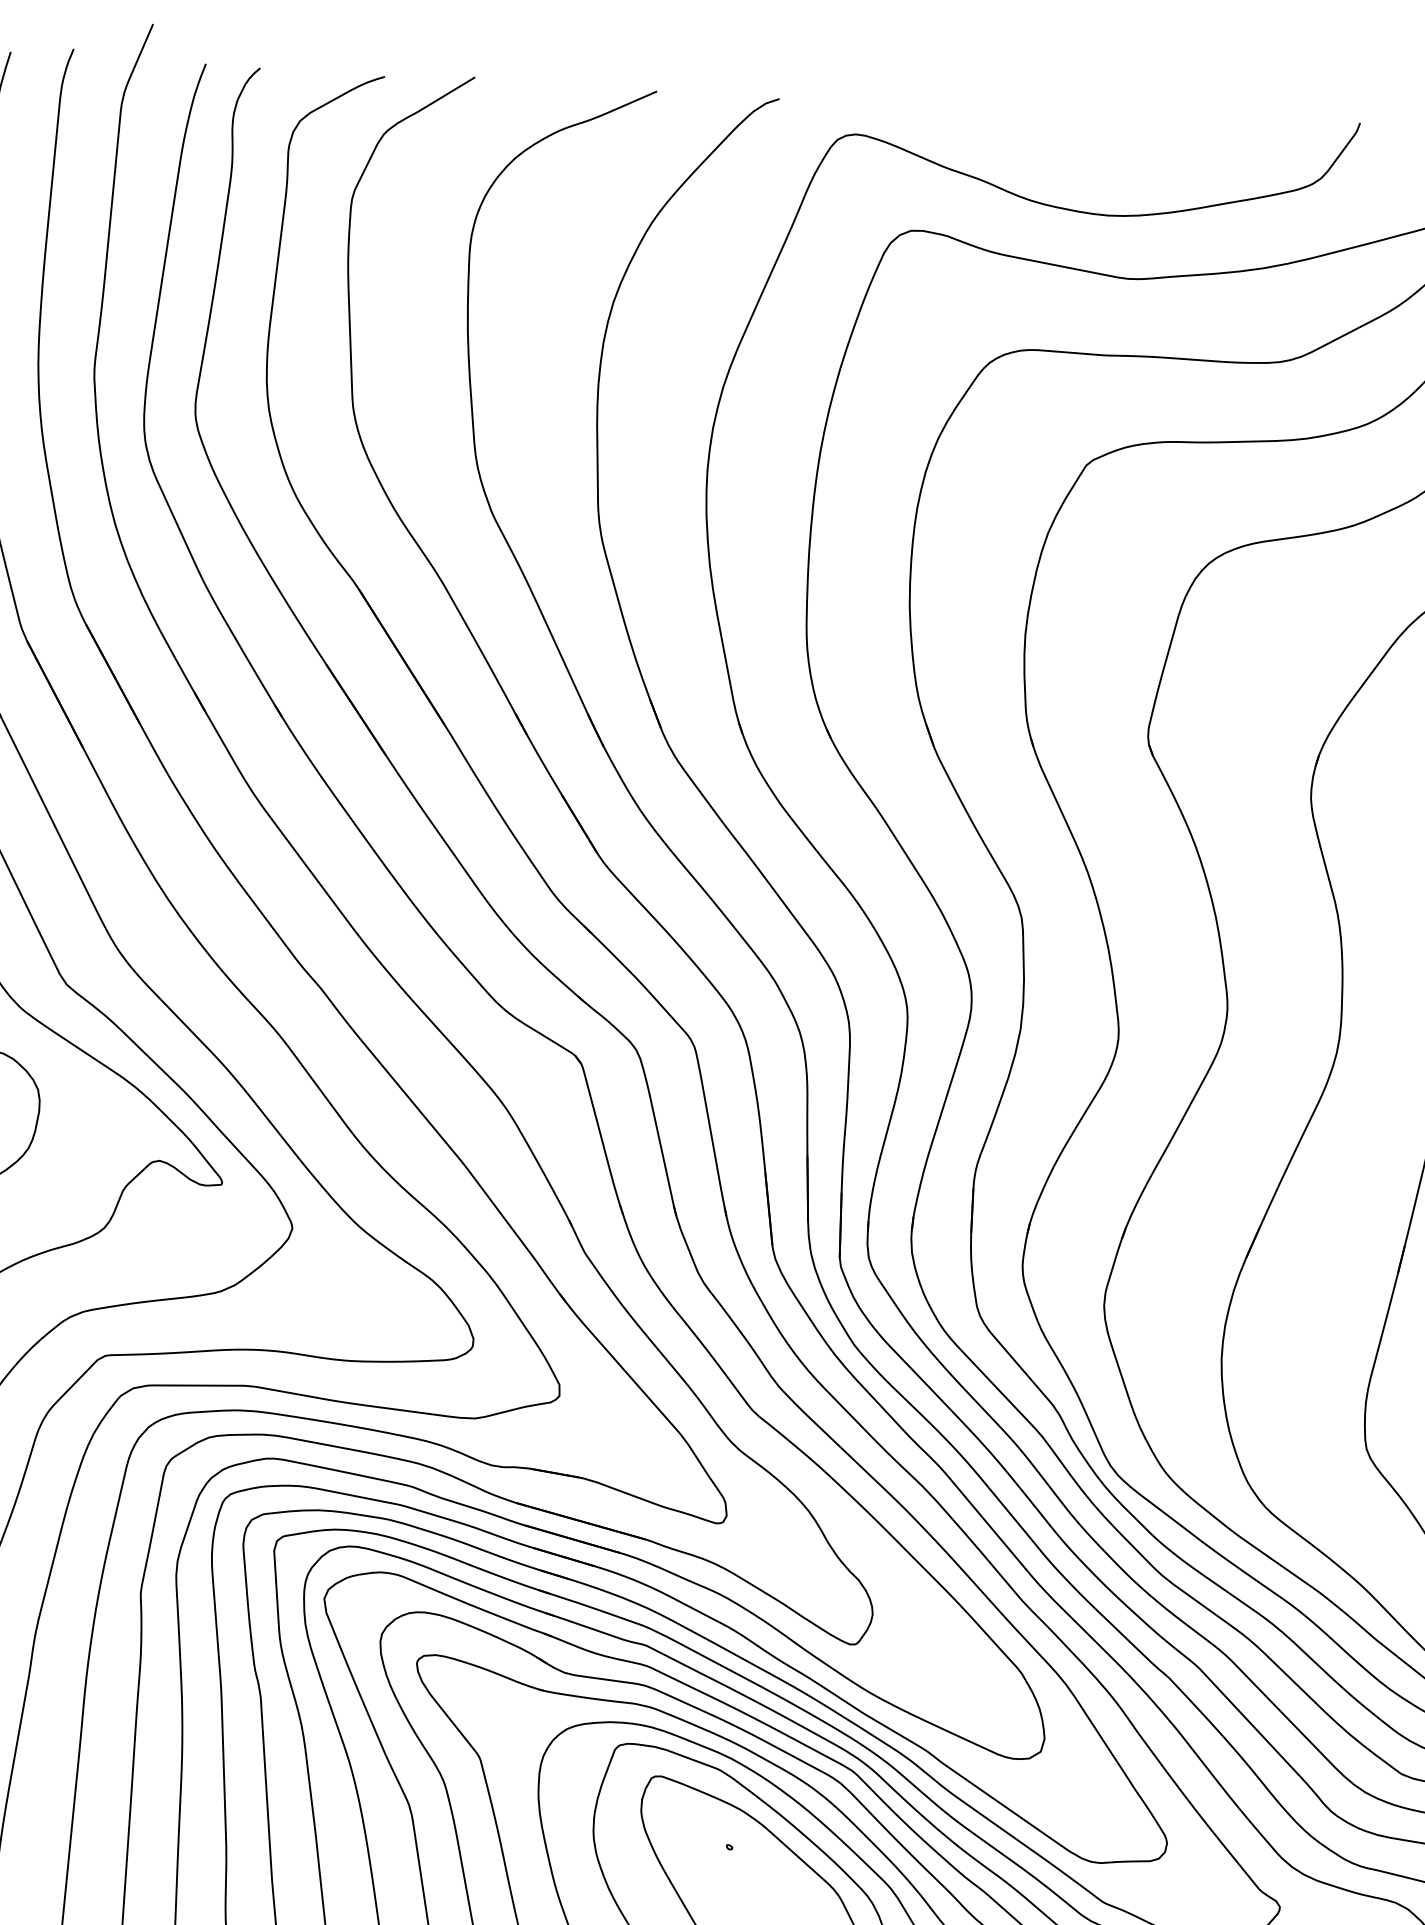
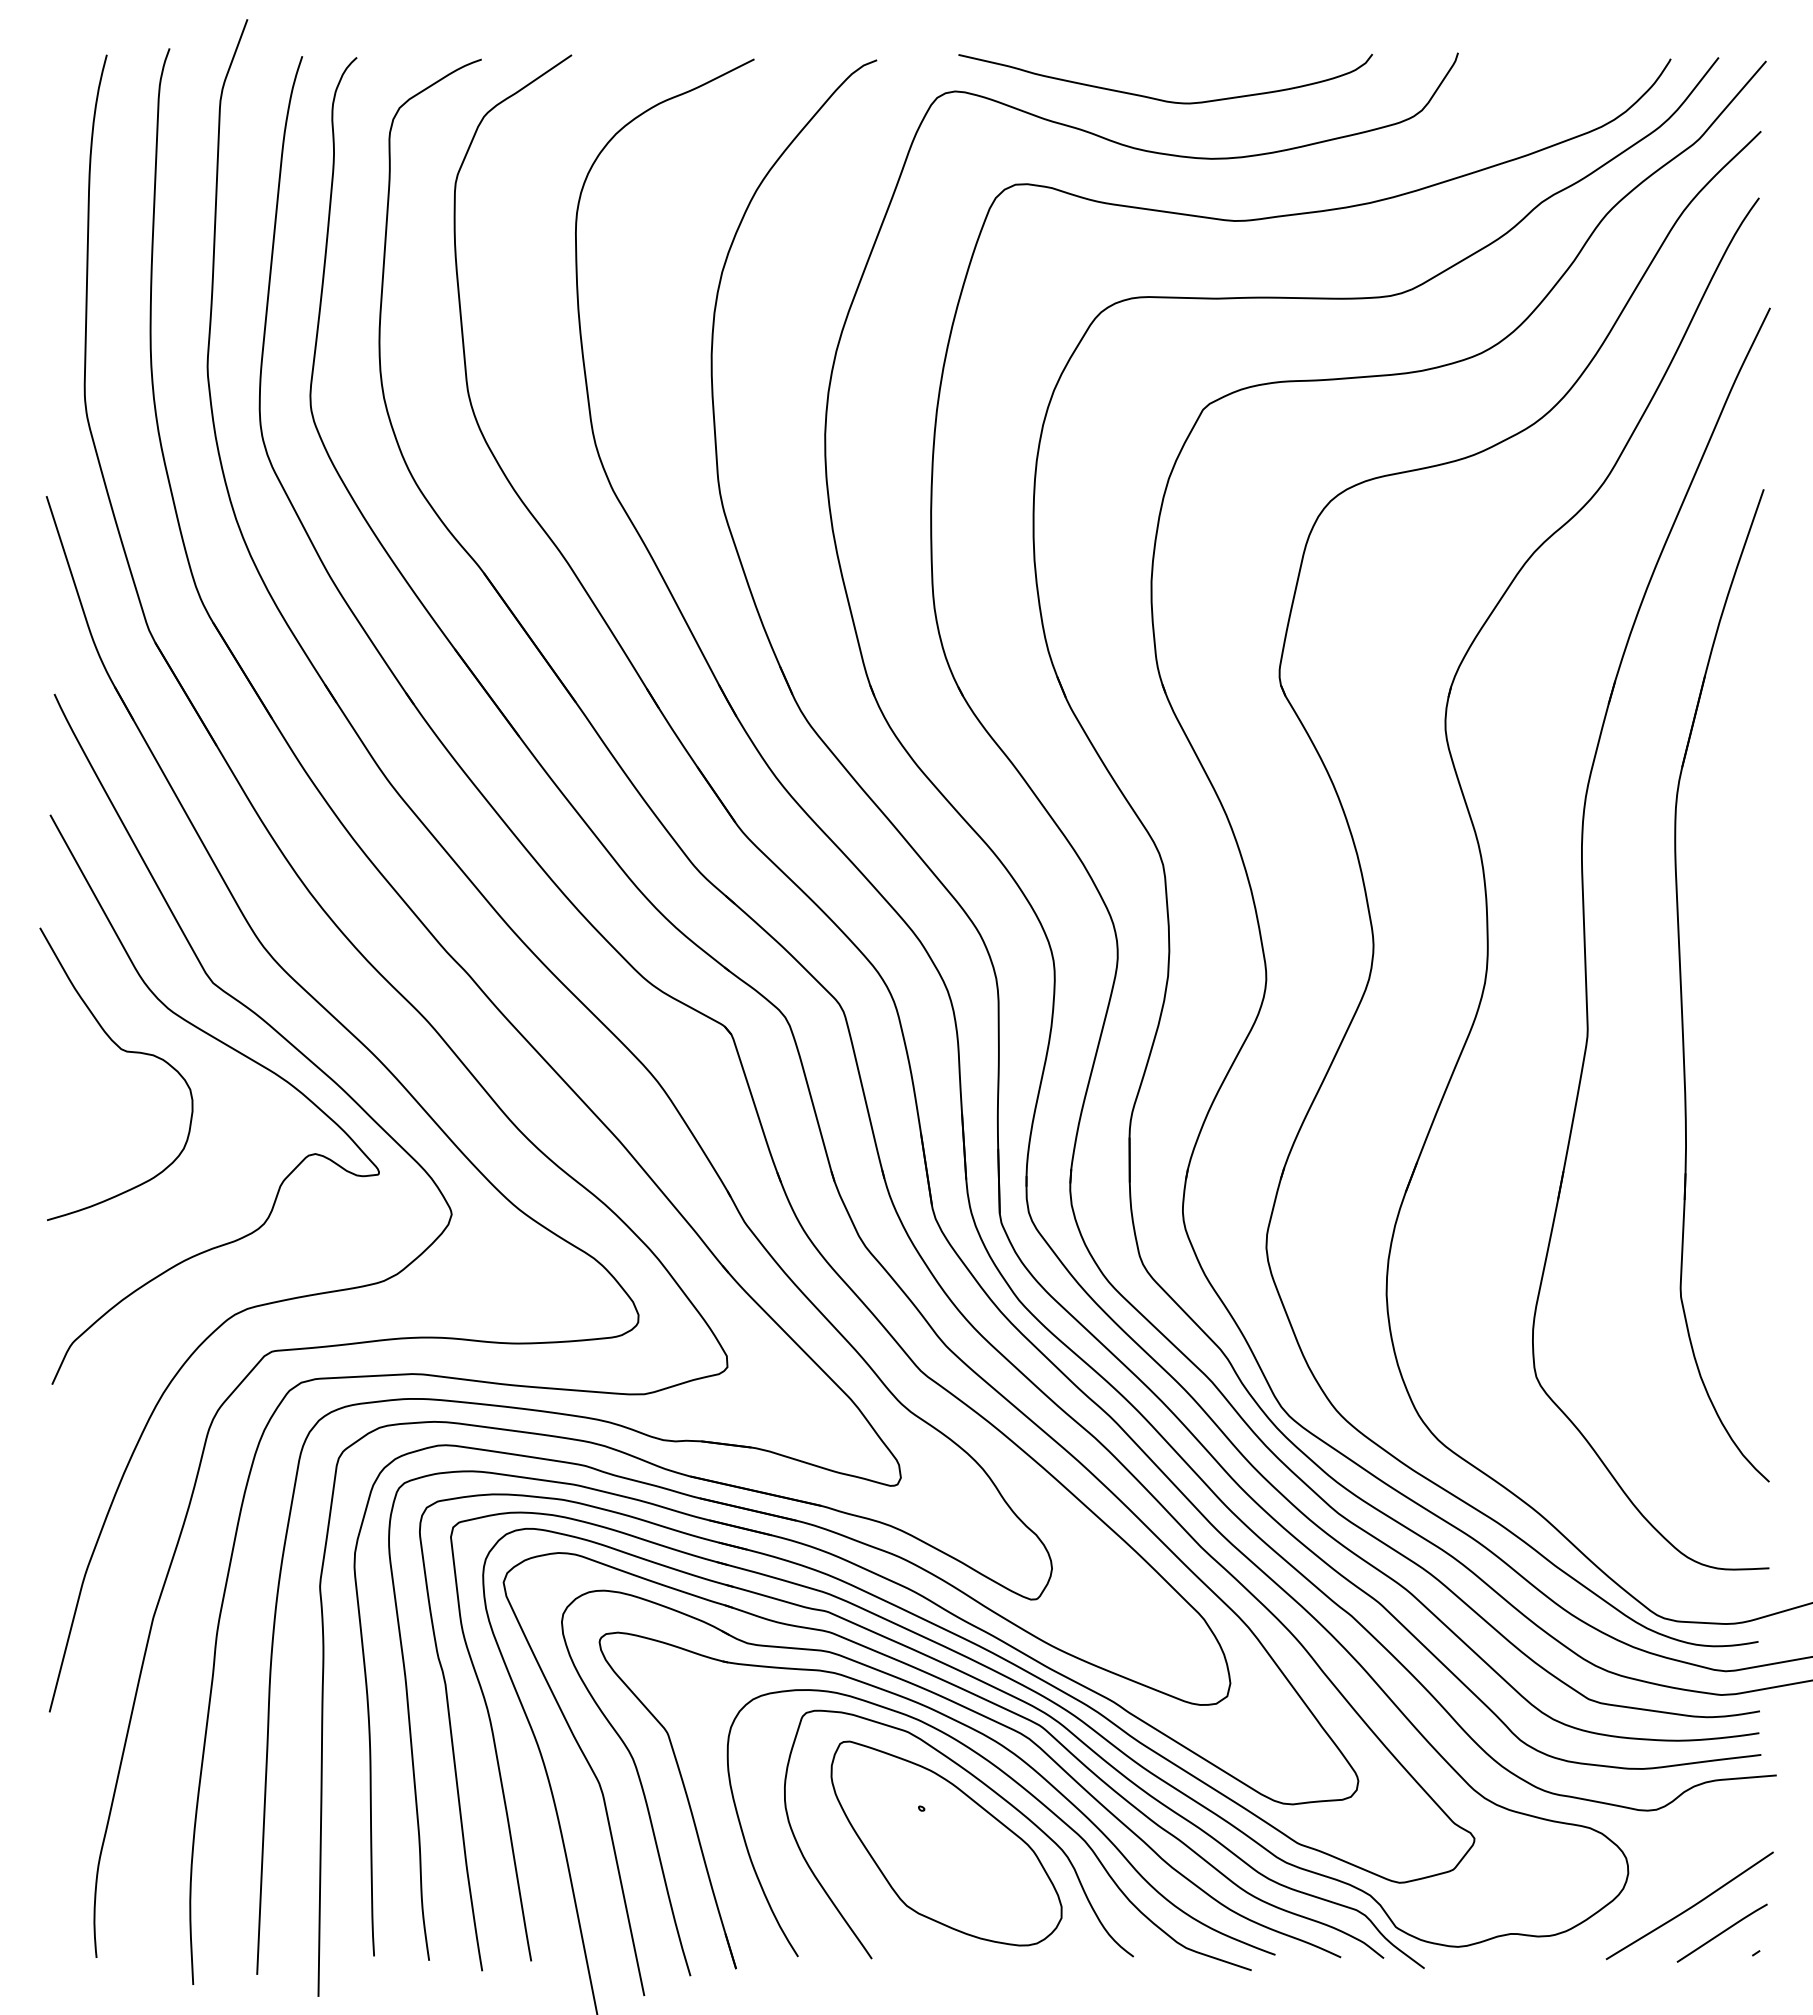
curve: (1058, 152) -> (1158, 98), added

